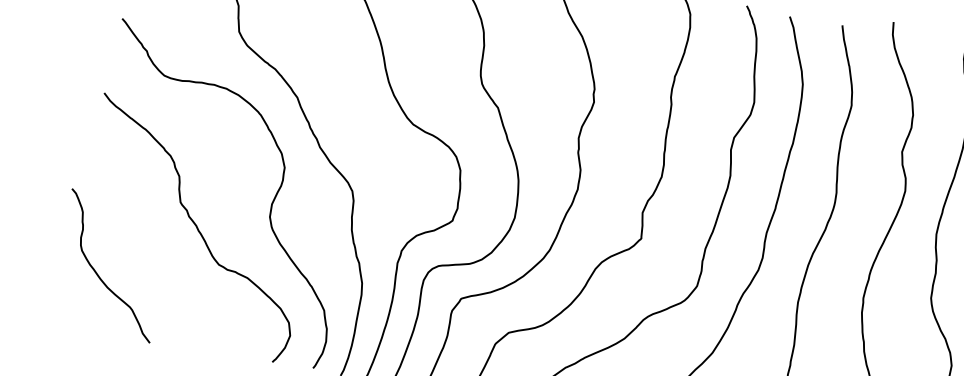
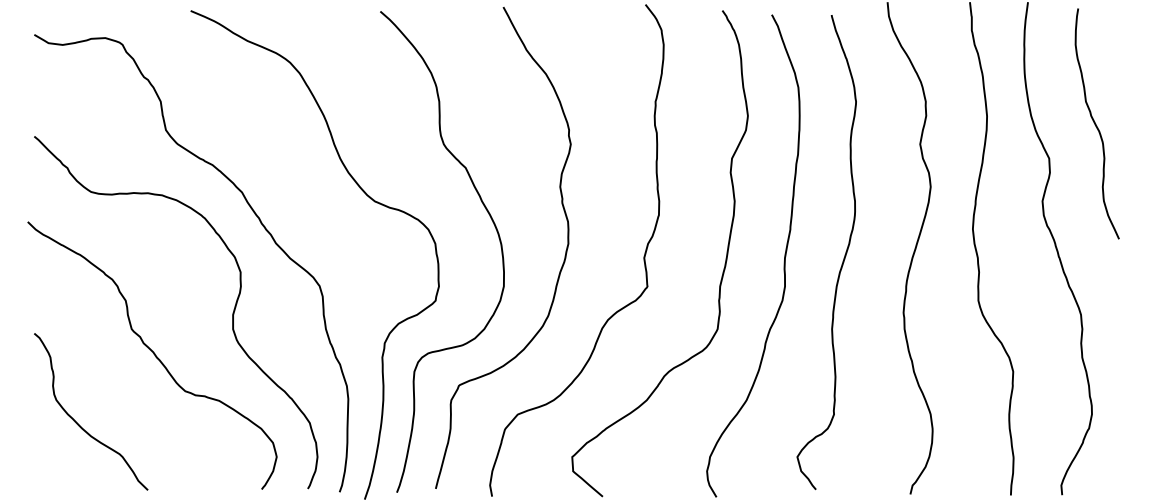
curve: (98, 274) -> (78, 423), moved

